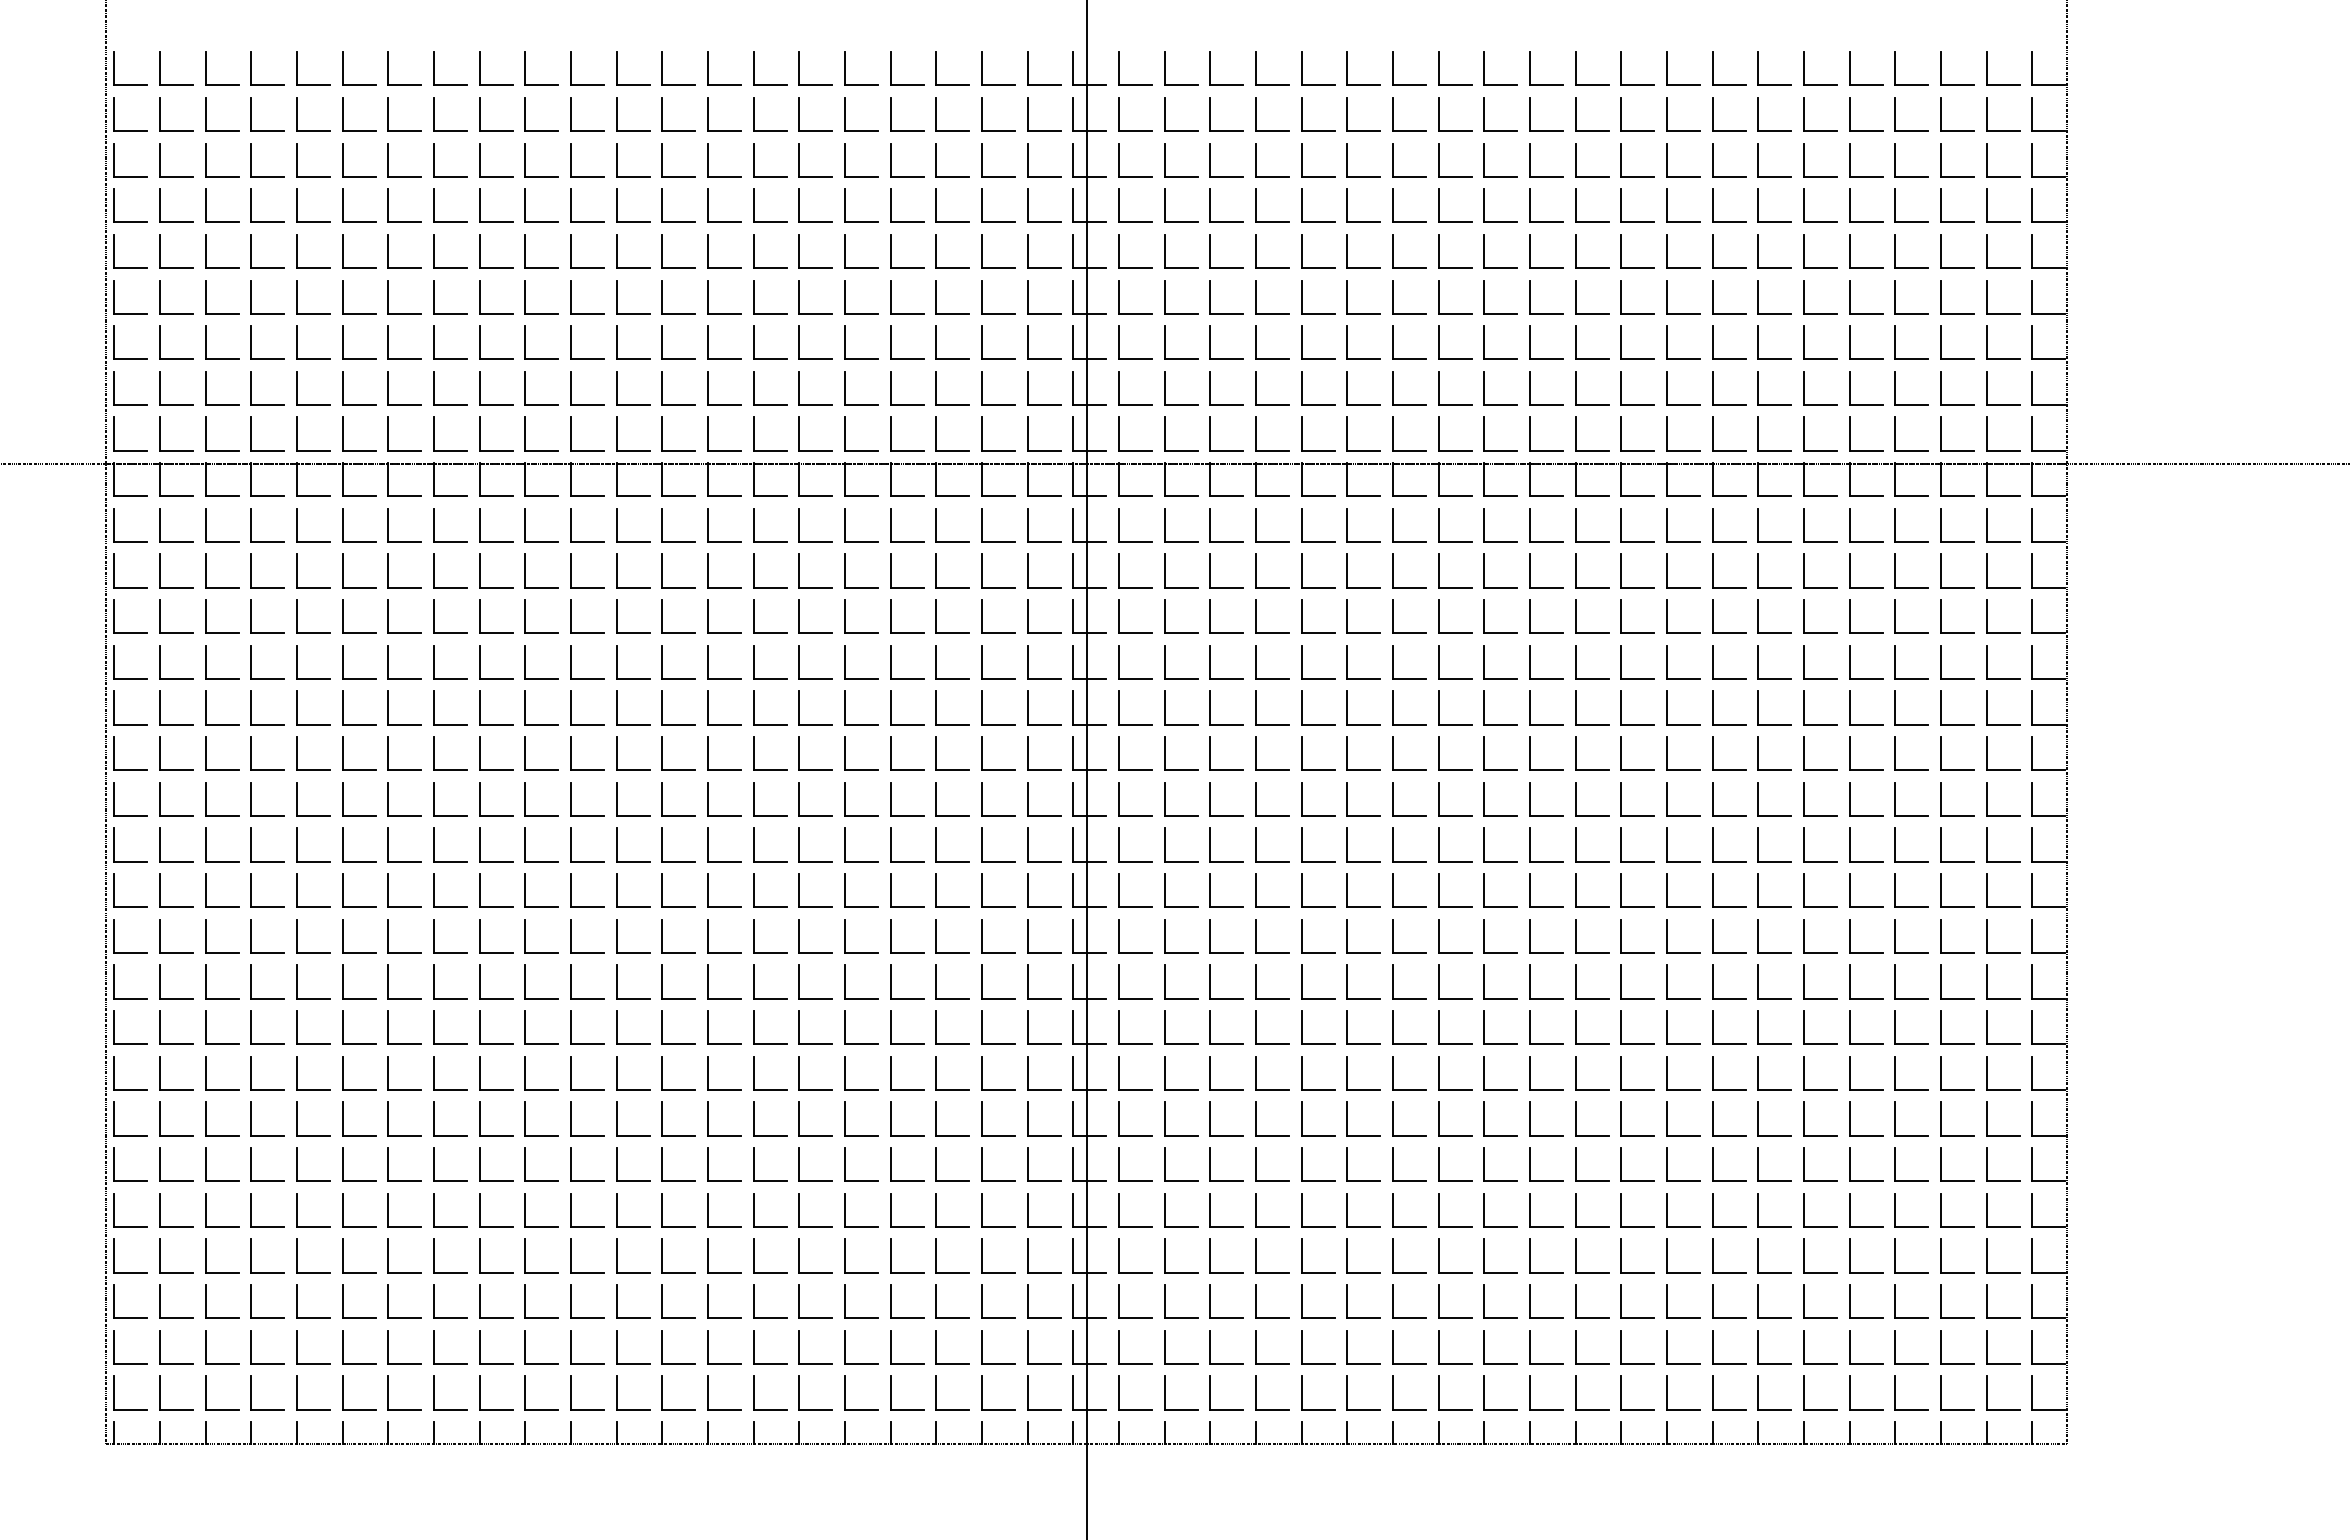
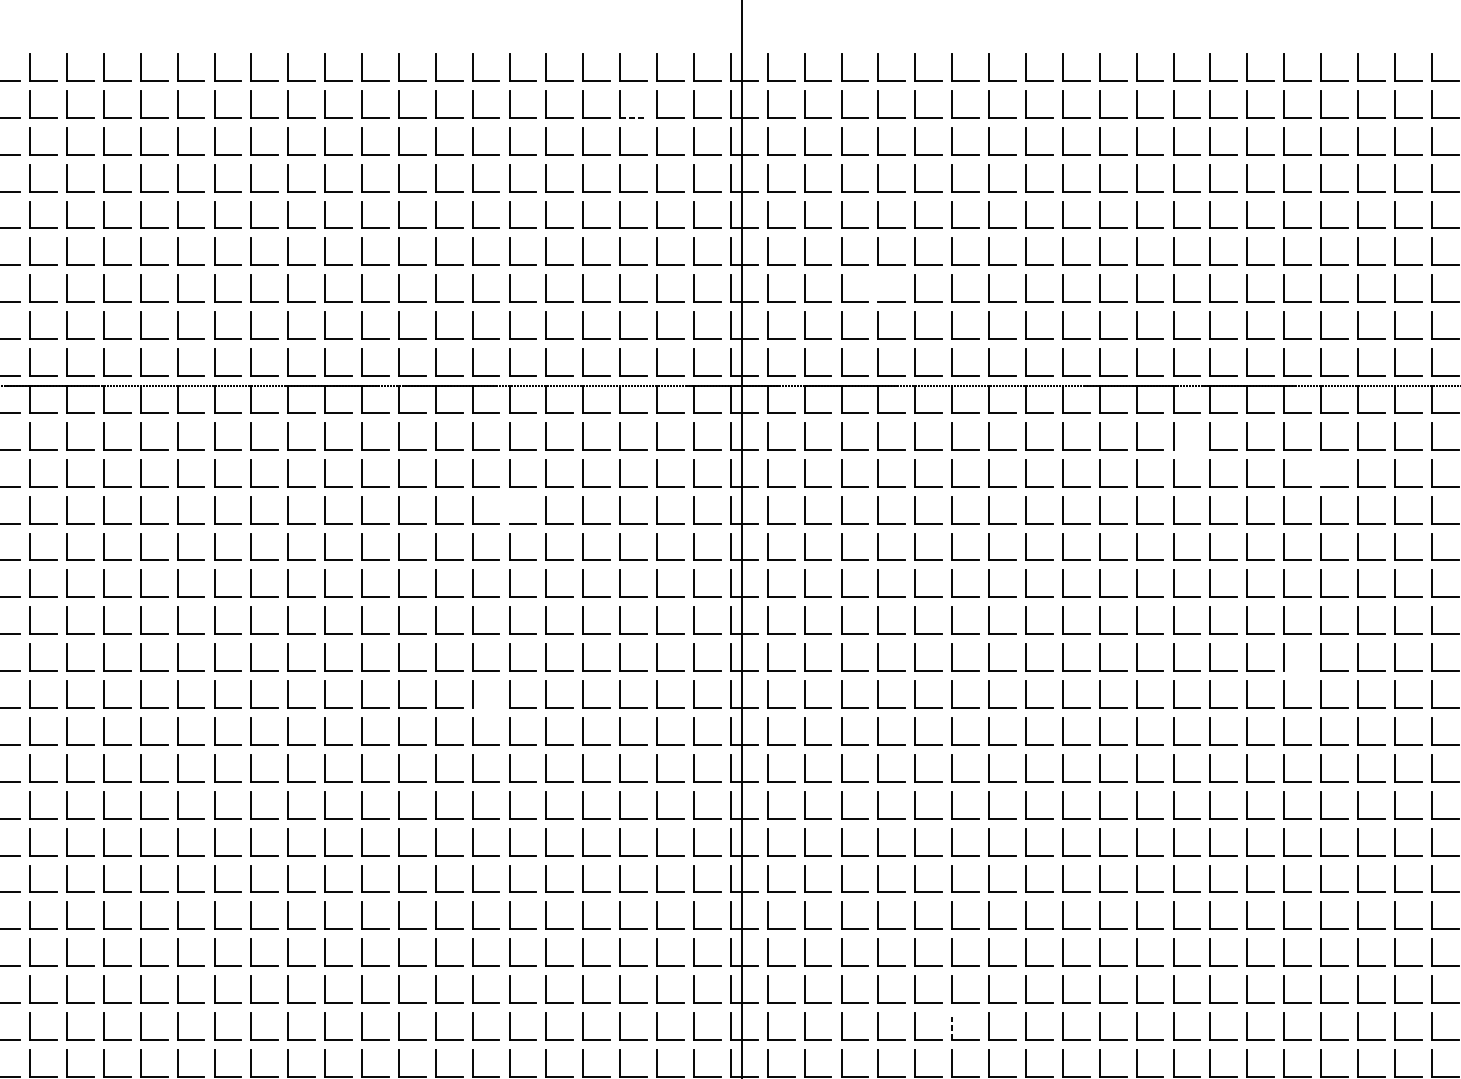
line: (952, 131) -> (633, 118), solid -> dashed
line: (1255, 342) -> (878, 288), removed
line: (1637, 542) -> (1186, 450), removed
line: (1803, 570) -> (1320, 472), removed
line: (799, 616) -> (509, 509), removed
line: (1774, 816) -> (1297, 671), removed
line: (769, 861) -> (485, 707), removed
line: (1347, 1256) -> (952, 1026), solid -> dashed

